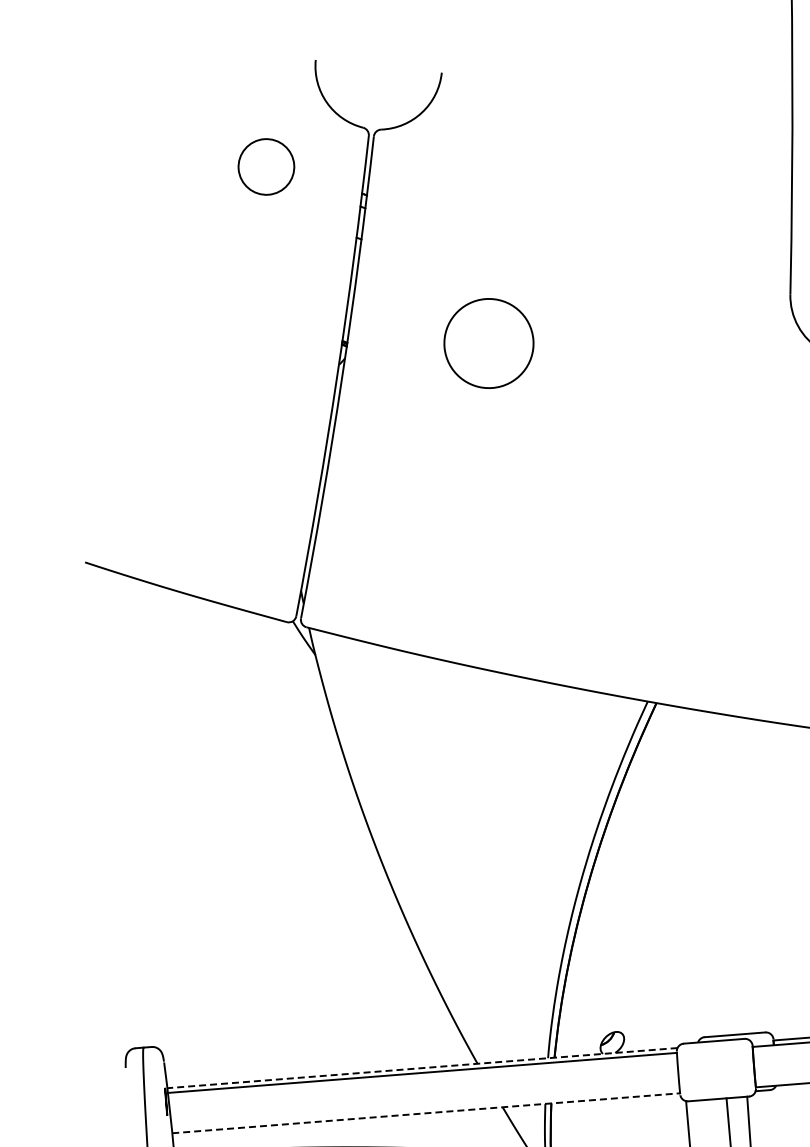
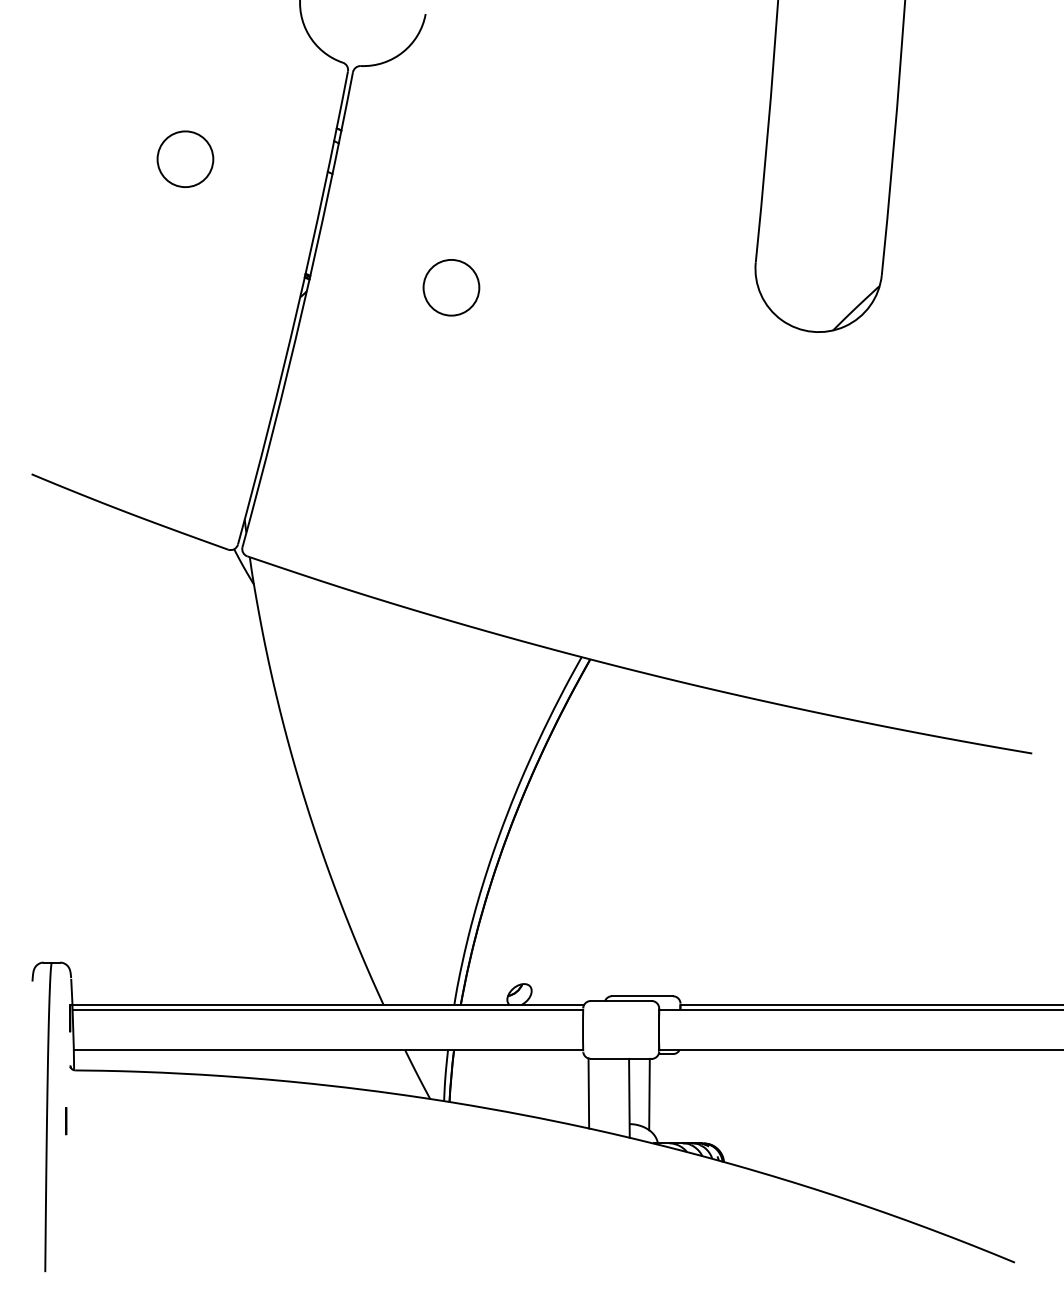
circle: (266, 166) -> (185, 158), moved
circle: (488, 343) -> (451, 287), size x0.62
line: (422, 1067) -> (328, 1004), dashed -> solid
line: (426, 1113) -> (328, 1050), dashed -> solid

